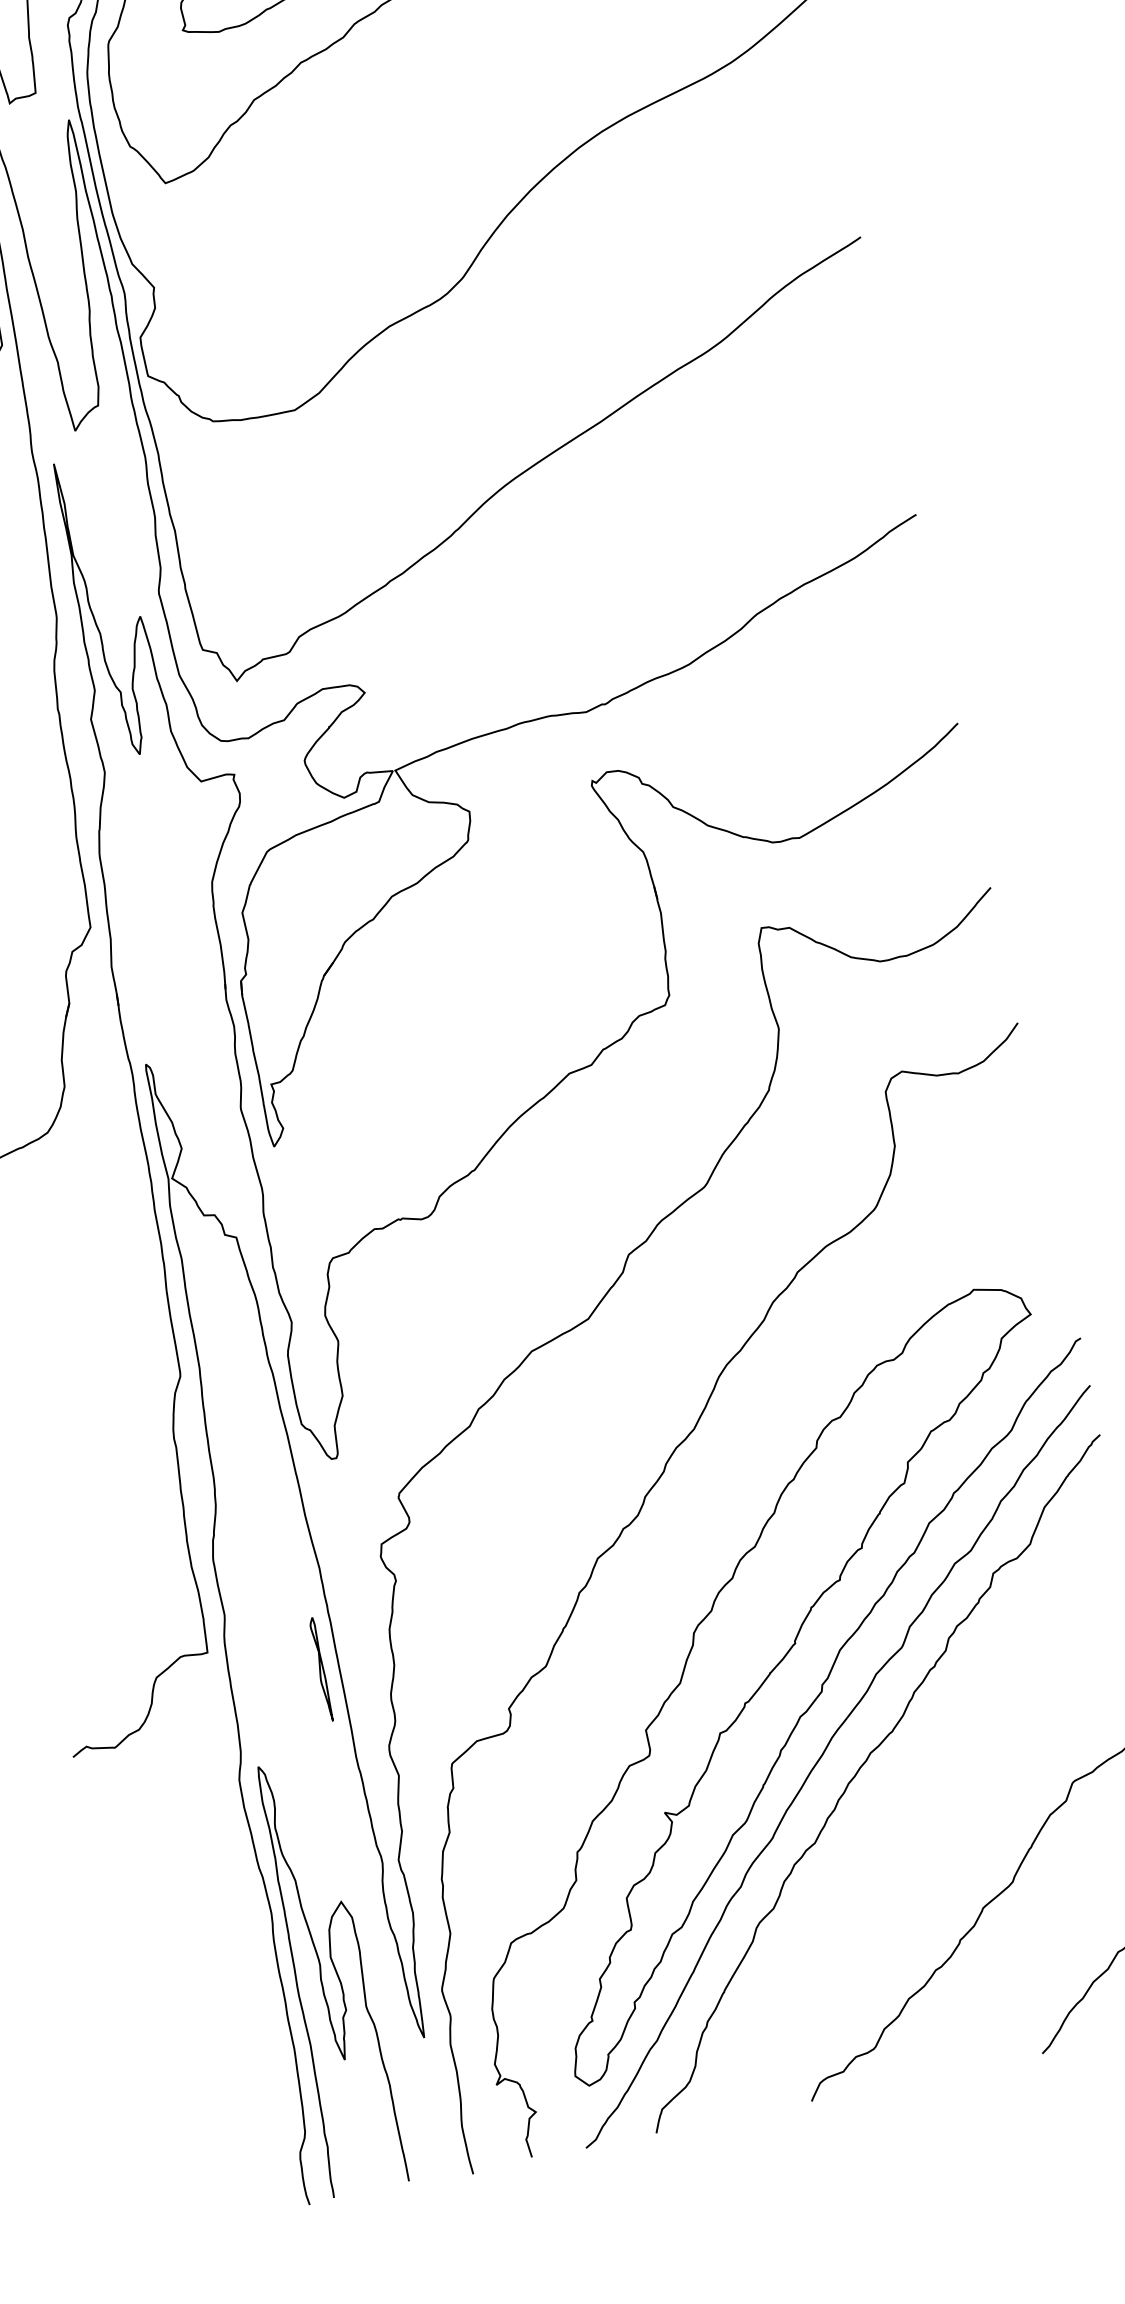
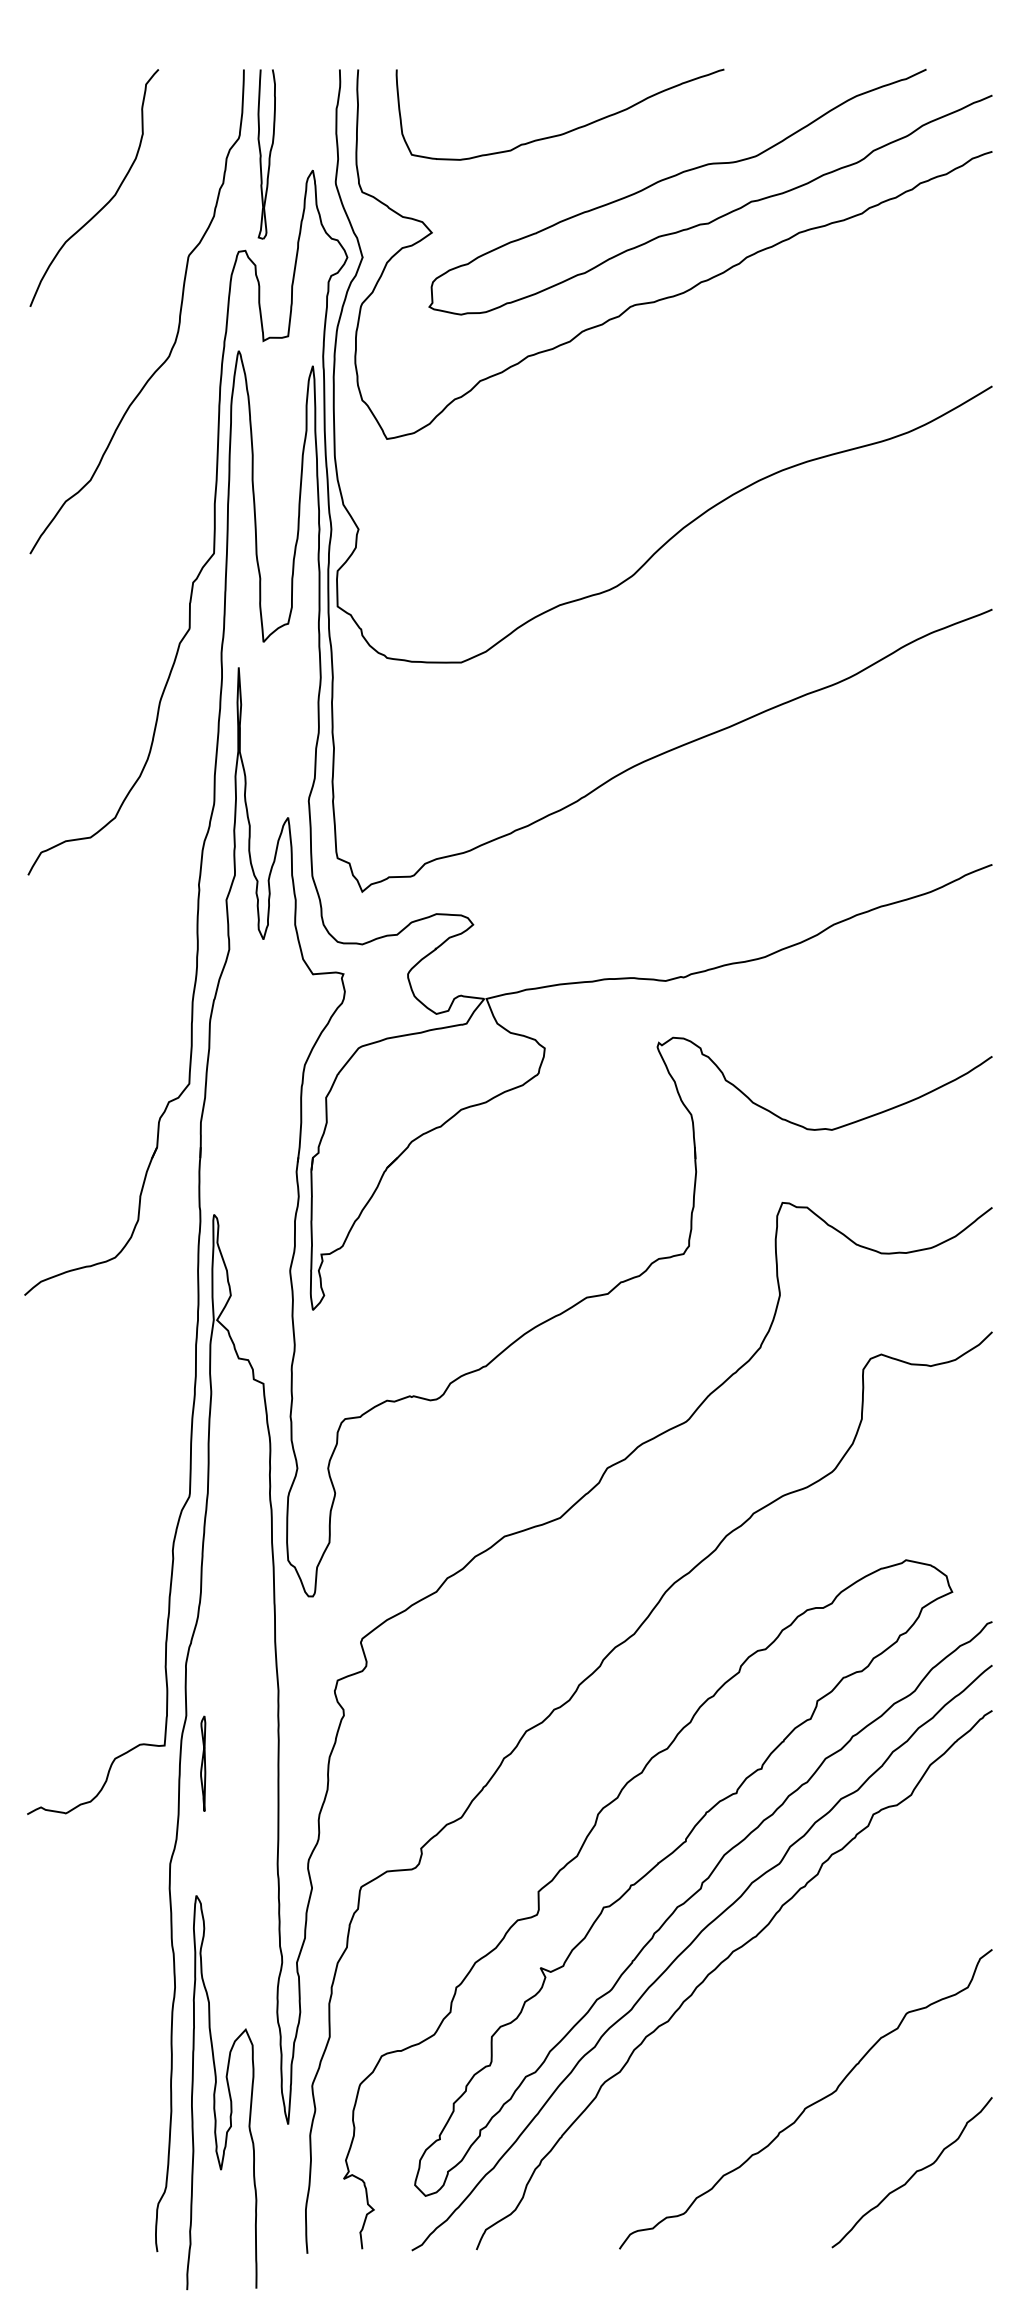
part: (321, 1669) -> (203, 1763), moved
curve: (321, 1976) -> (215, 2092), moved

